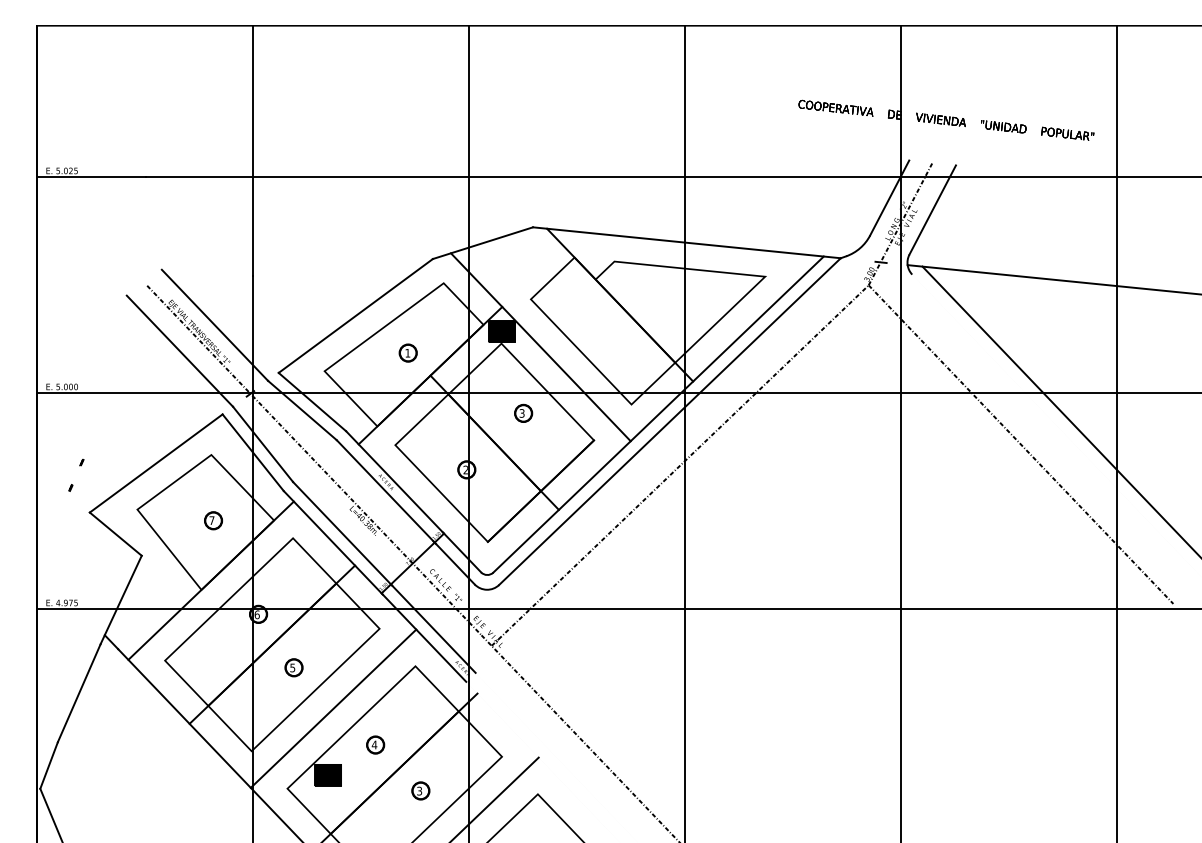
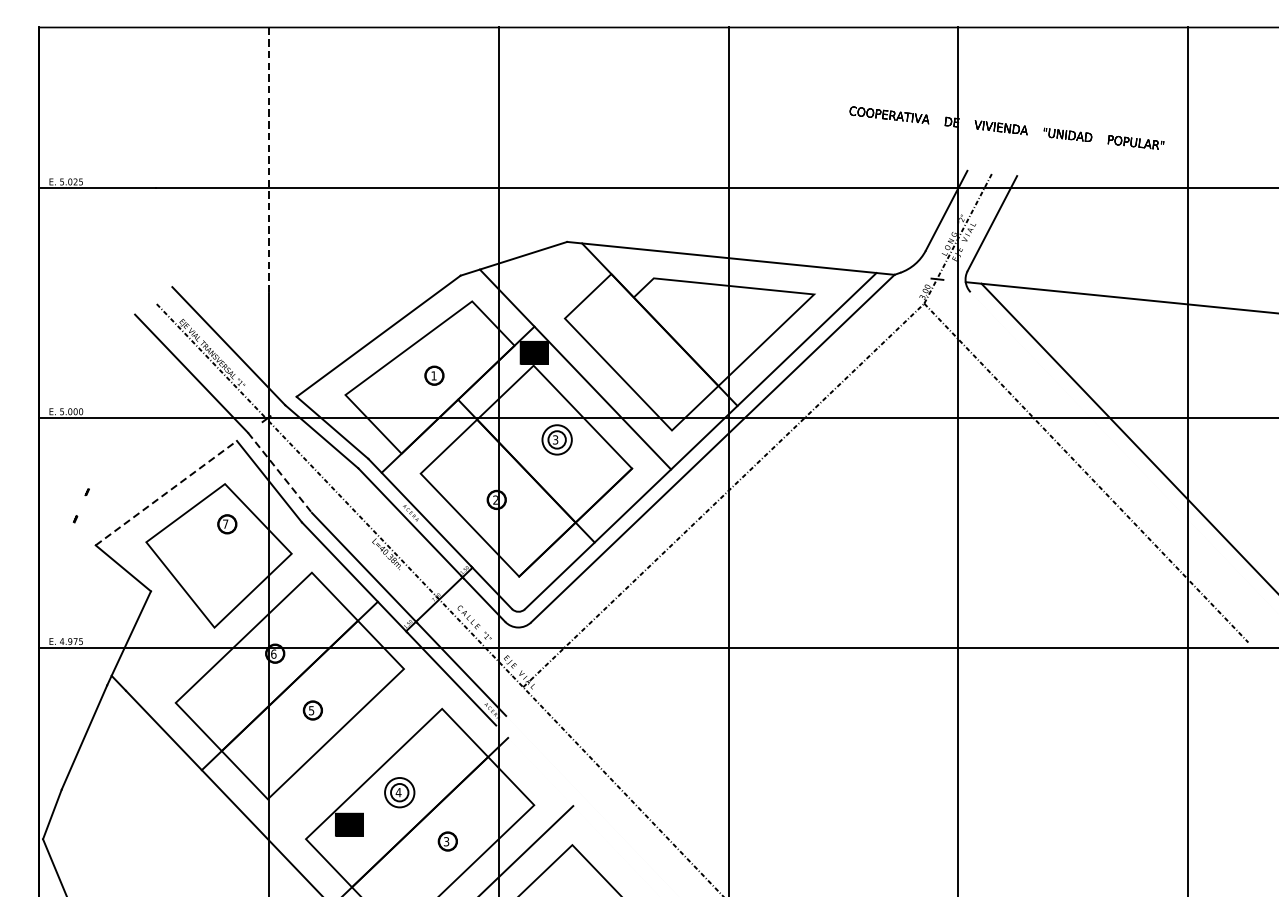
line: (252, 150) -> (268, 160), solid -> dashed
circle: (523, 413) -> (557, 439), size x1.6
line: (263, 444) -> (280, 472), solid -> dashed
line: (156, 463) -> (166, 493), solid -> dashed
part: (213, 520) -> (227, 524), moved
line: (210, 580) -> (224, 617), removed
line: (333, 708) -> (354, 753), removed
circle: (375, 744) -> (399, 792), size x1.6

